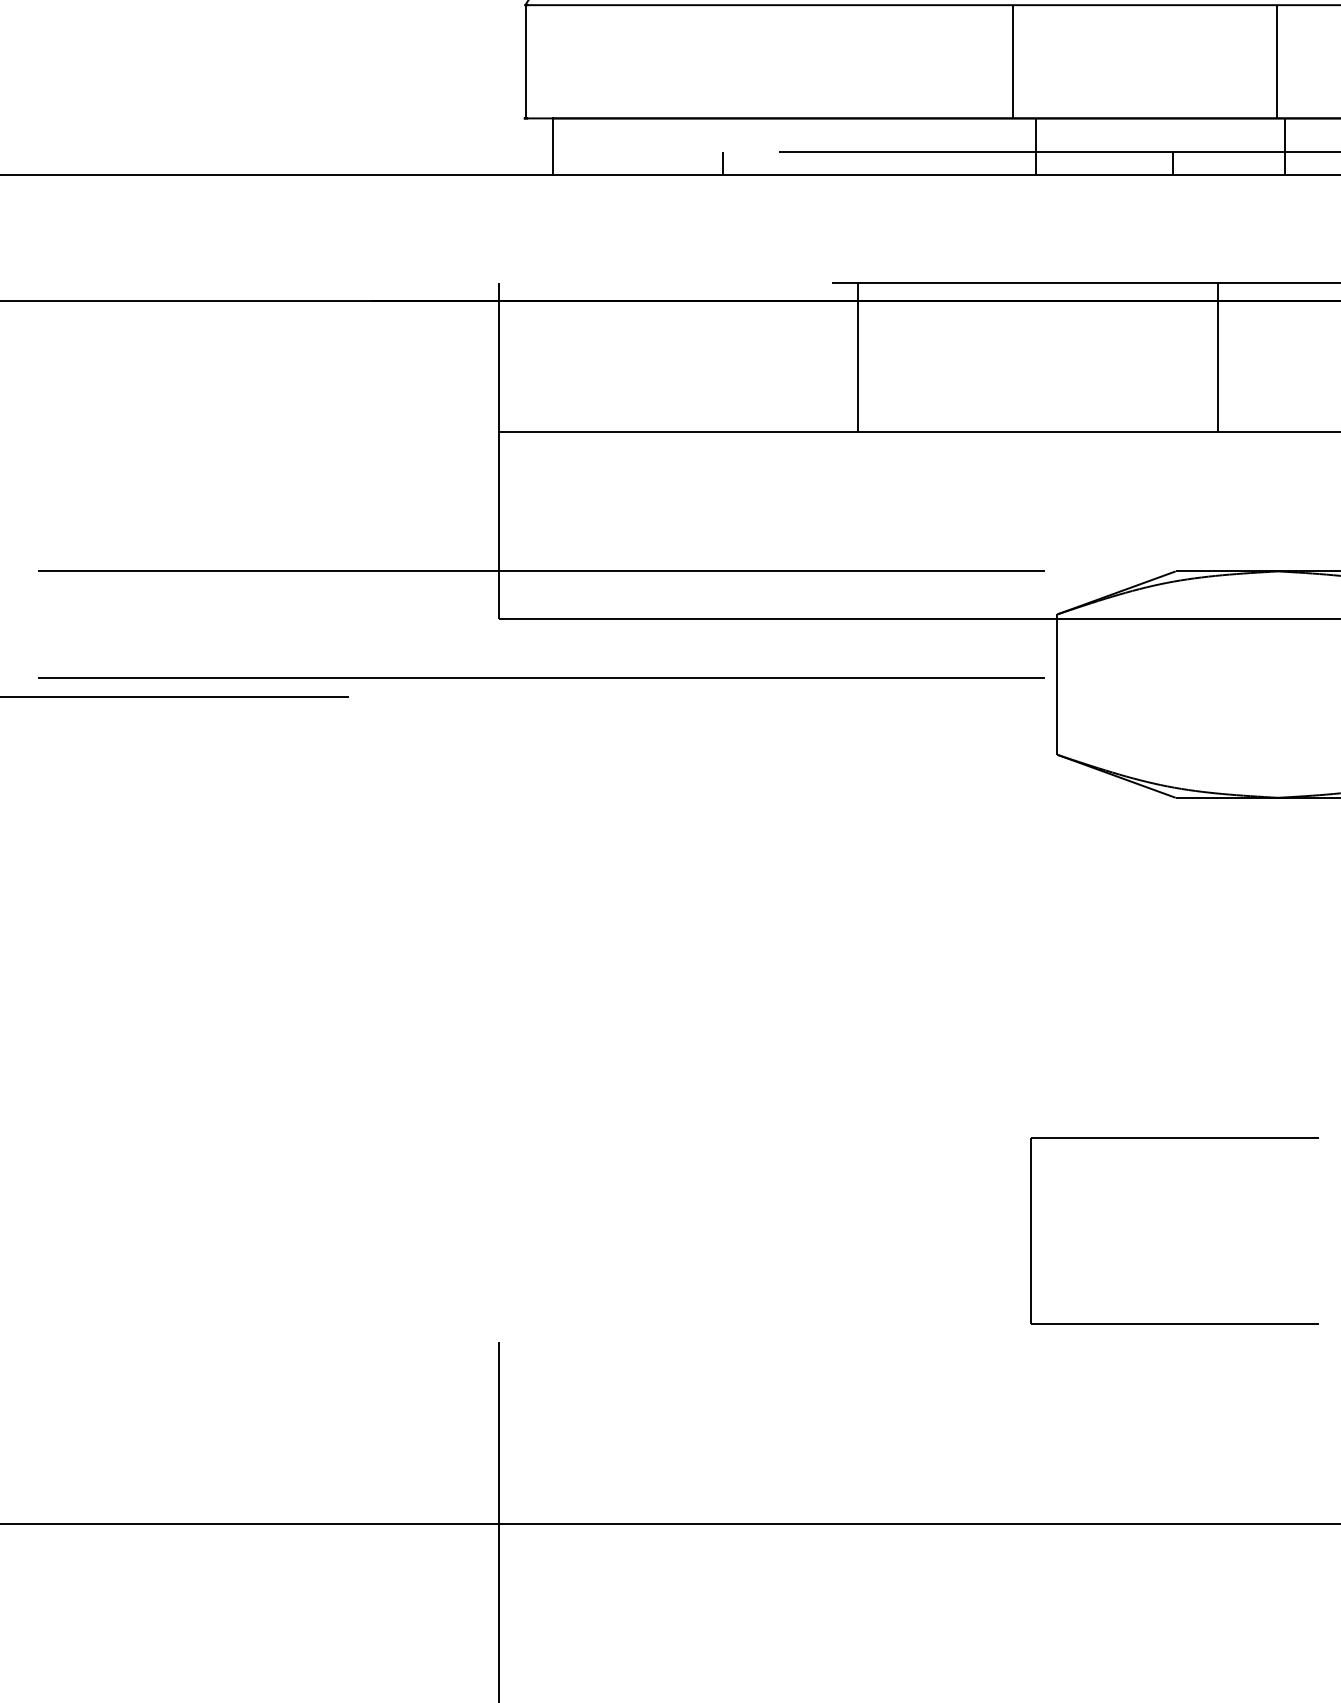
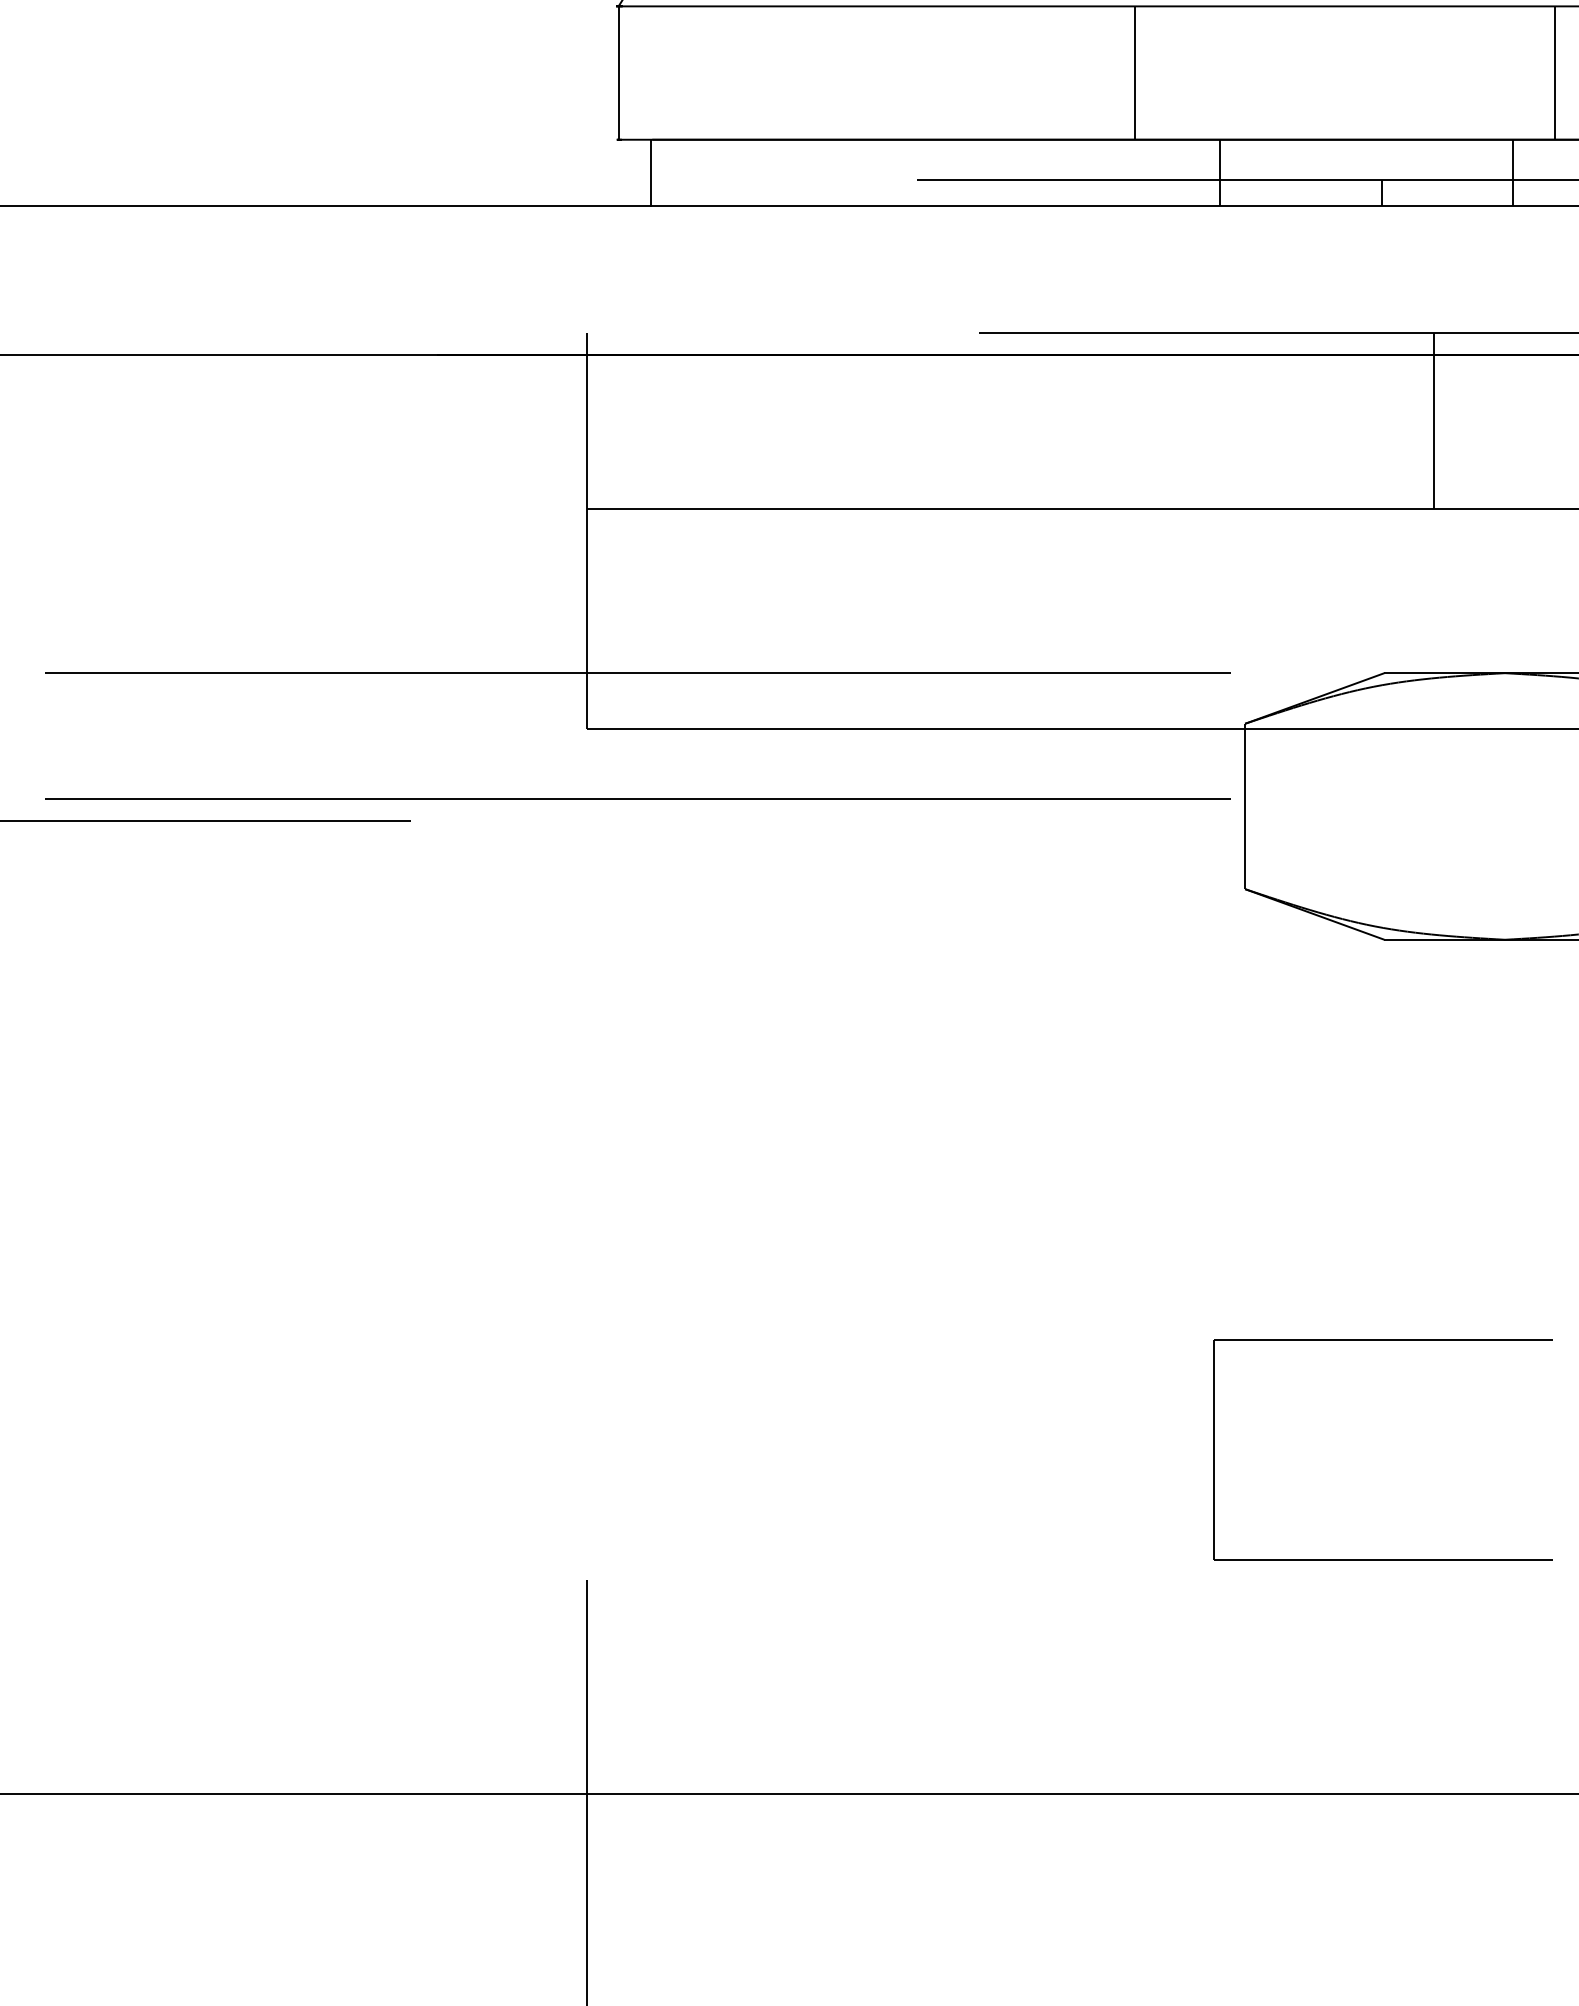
line: (1012, 61) -> (1135, 72), moved
line: (1277, 61) -> (1555, 72), moved
line: (722, 163) -> (850, 192), removed
line: (858, 356) -> (1010, 420), removed

